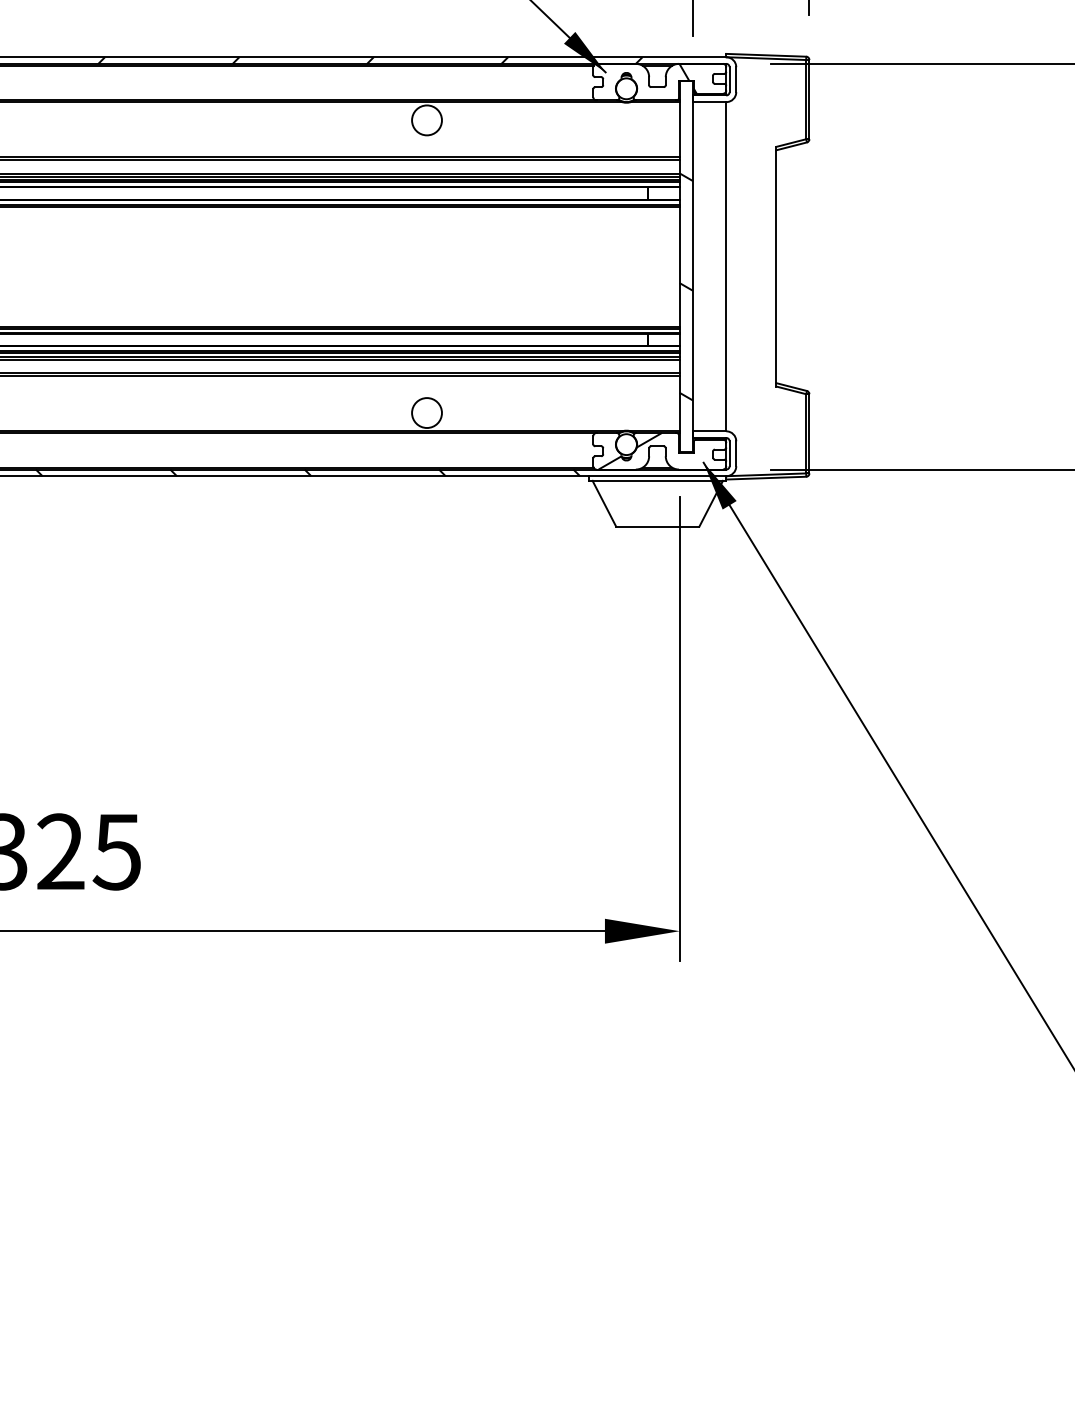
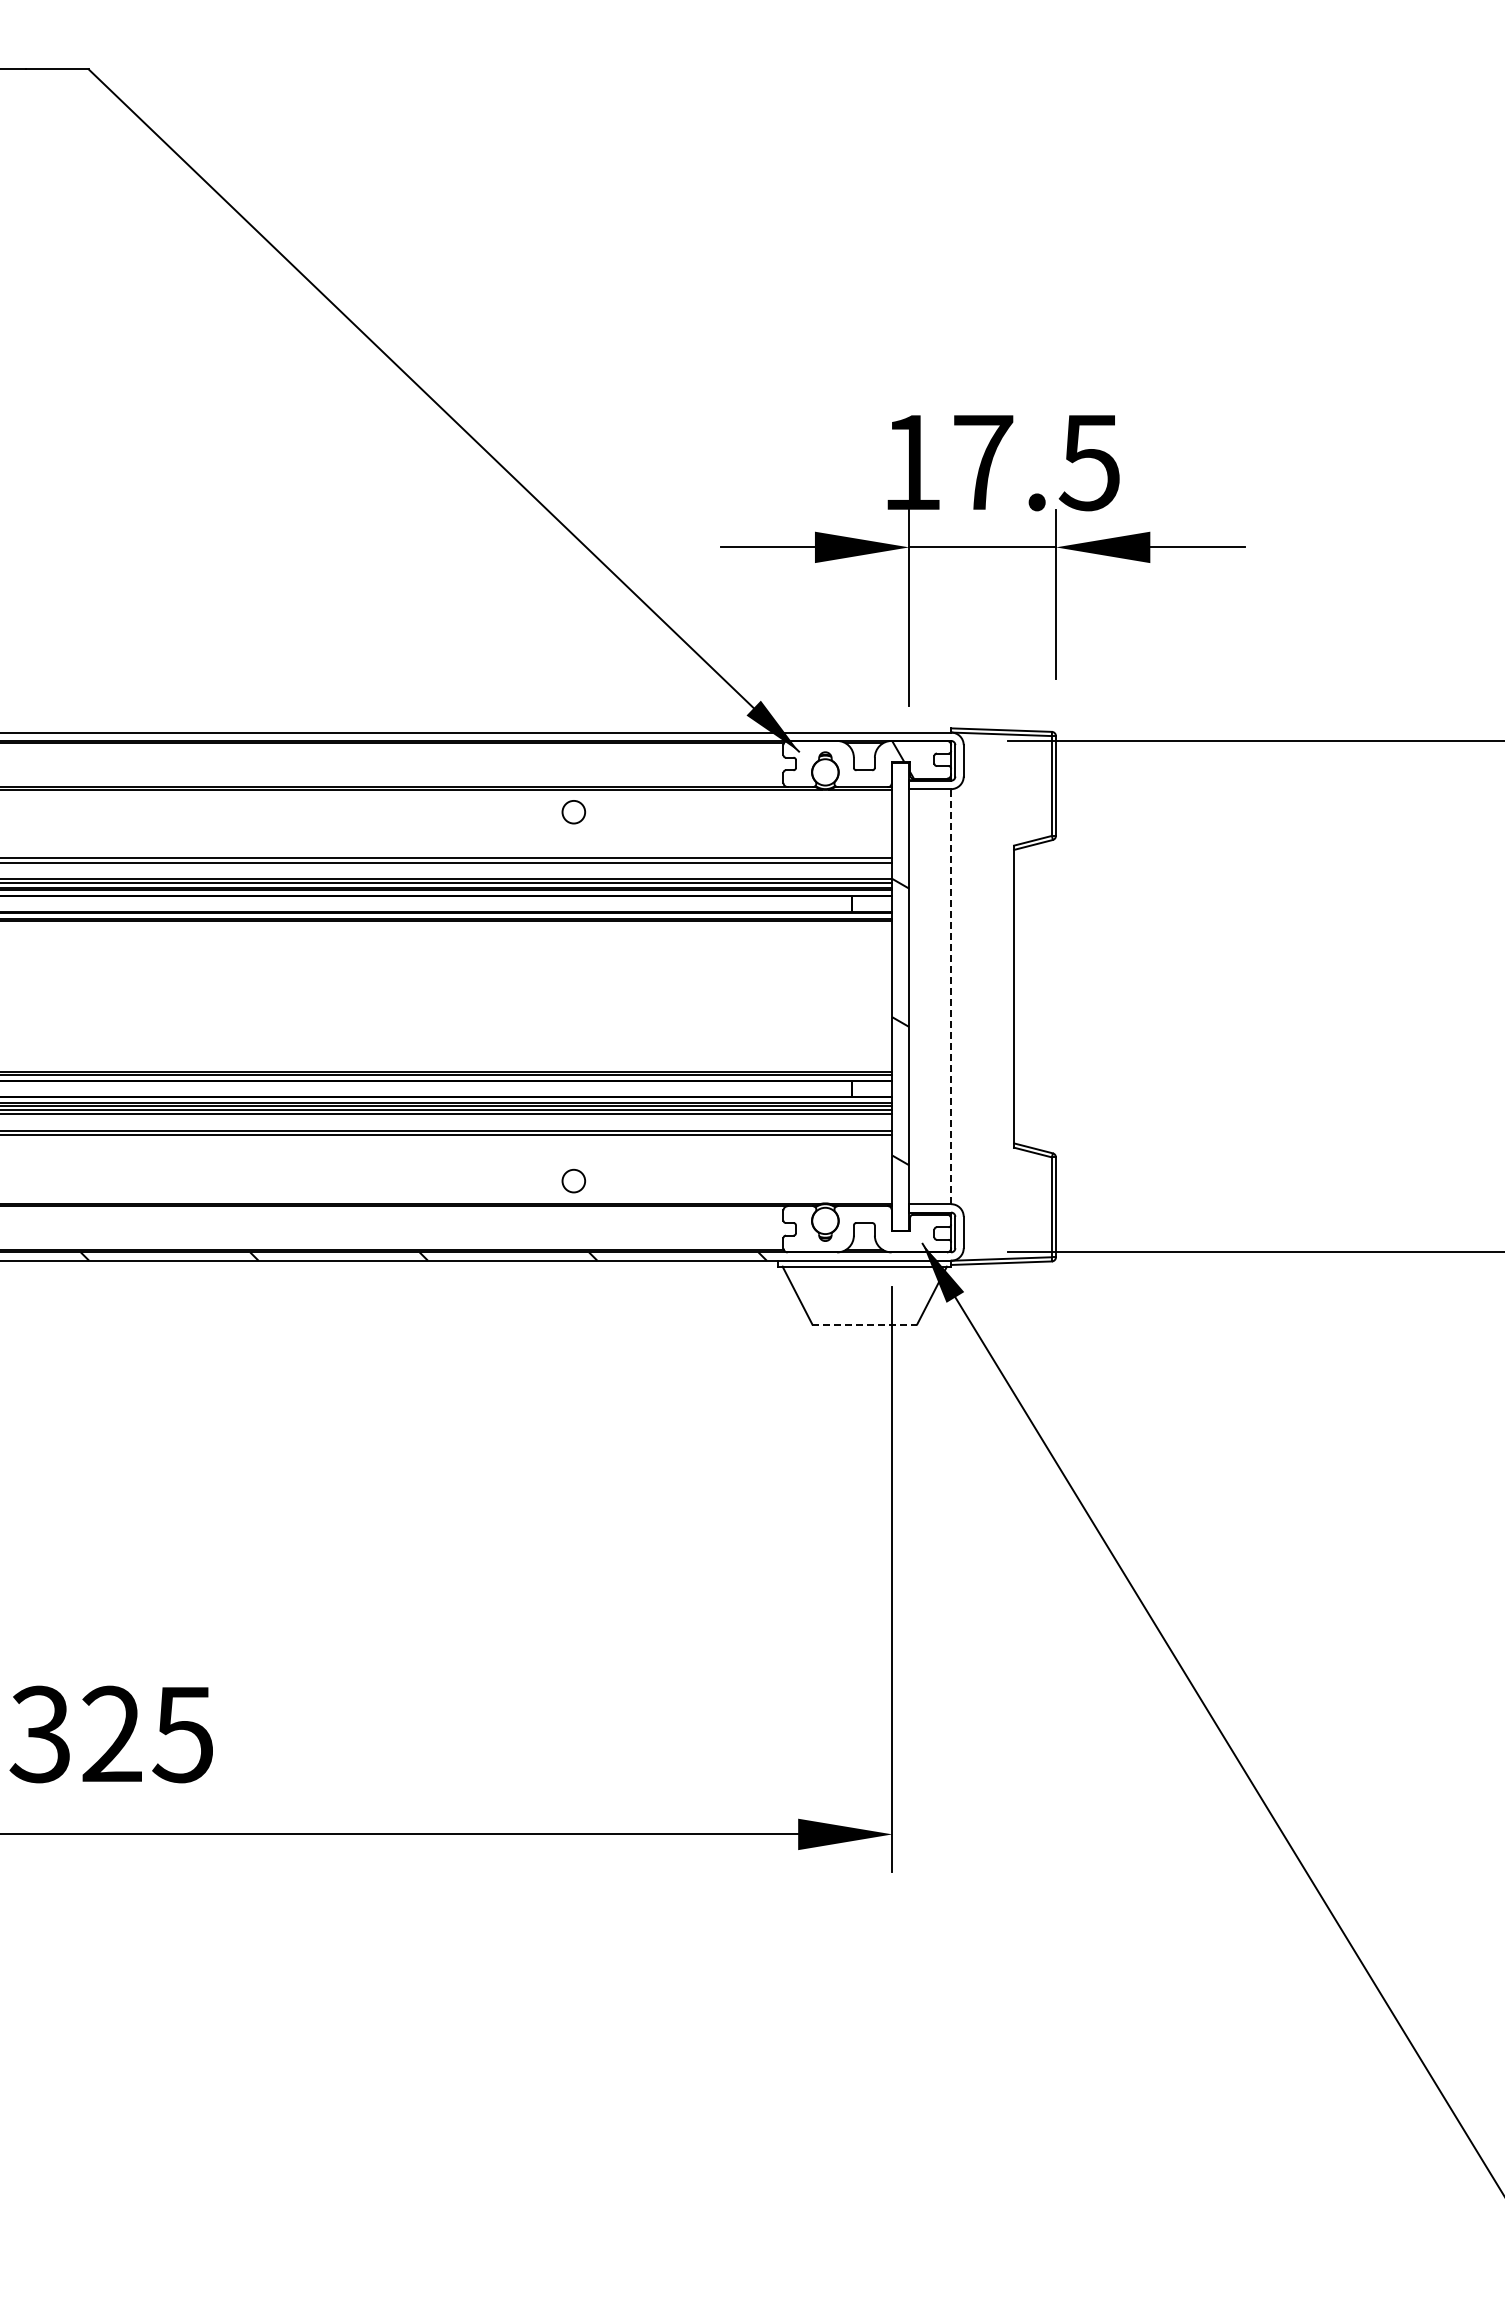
hatch: (370, 60) -> (502, 736), removed
circle: (426, 120) -> (573, 812), size x0.6
line: (726, 266) -> (951, 996), solid -> dashed
circle: (426, 412) -> (573, 1180), size x0.6
hatch: (630, 451) -> (830, 1229), removed
line: (658, 526) -> (865, 1324), solid -> dashed

